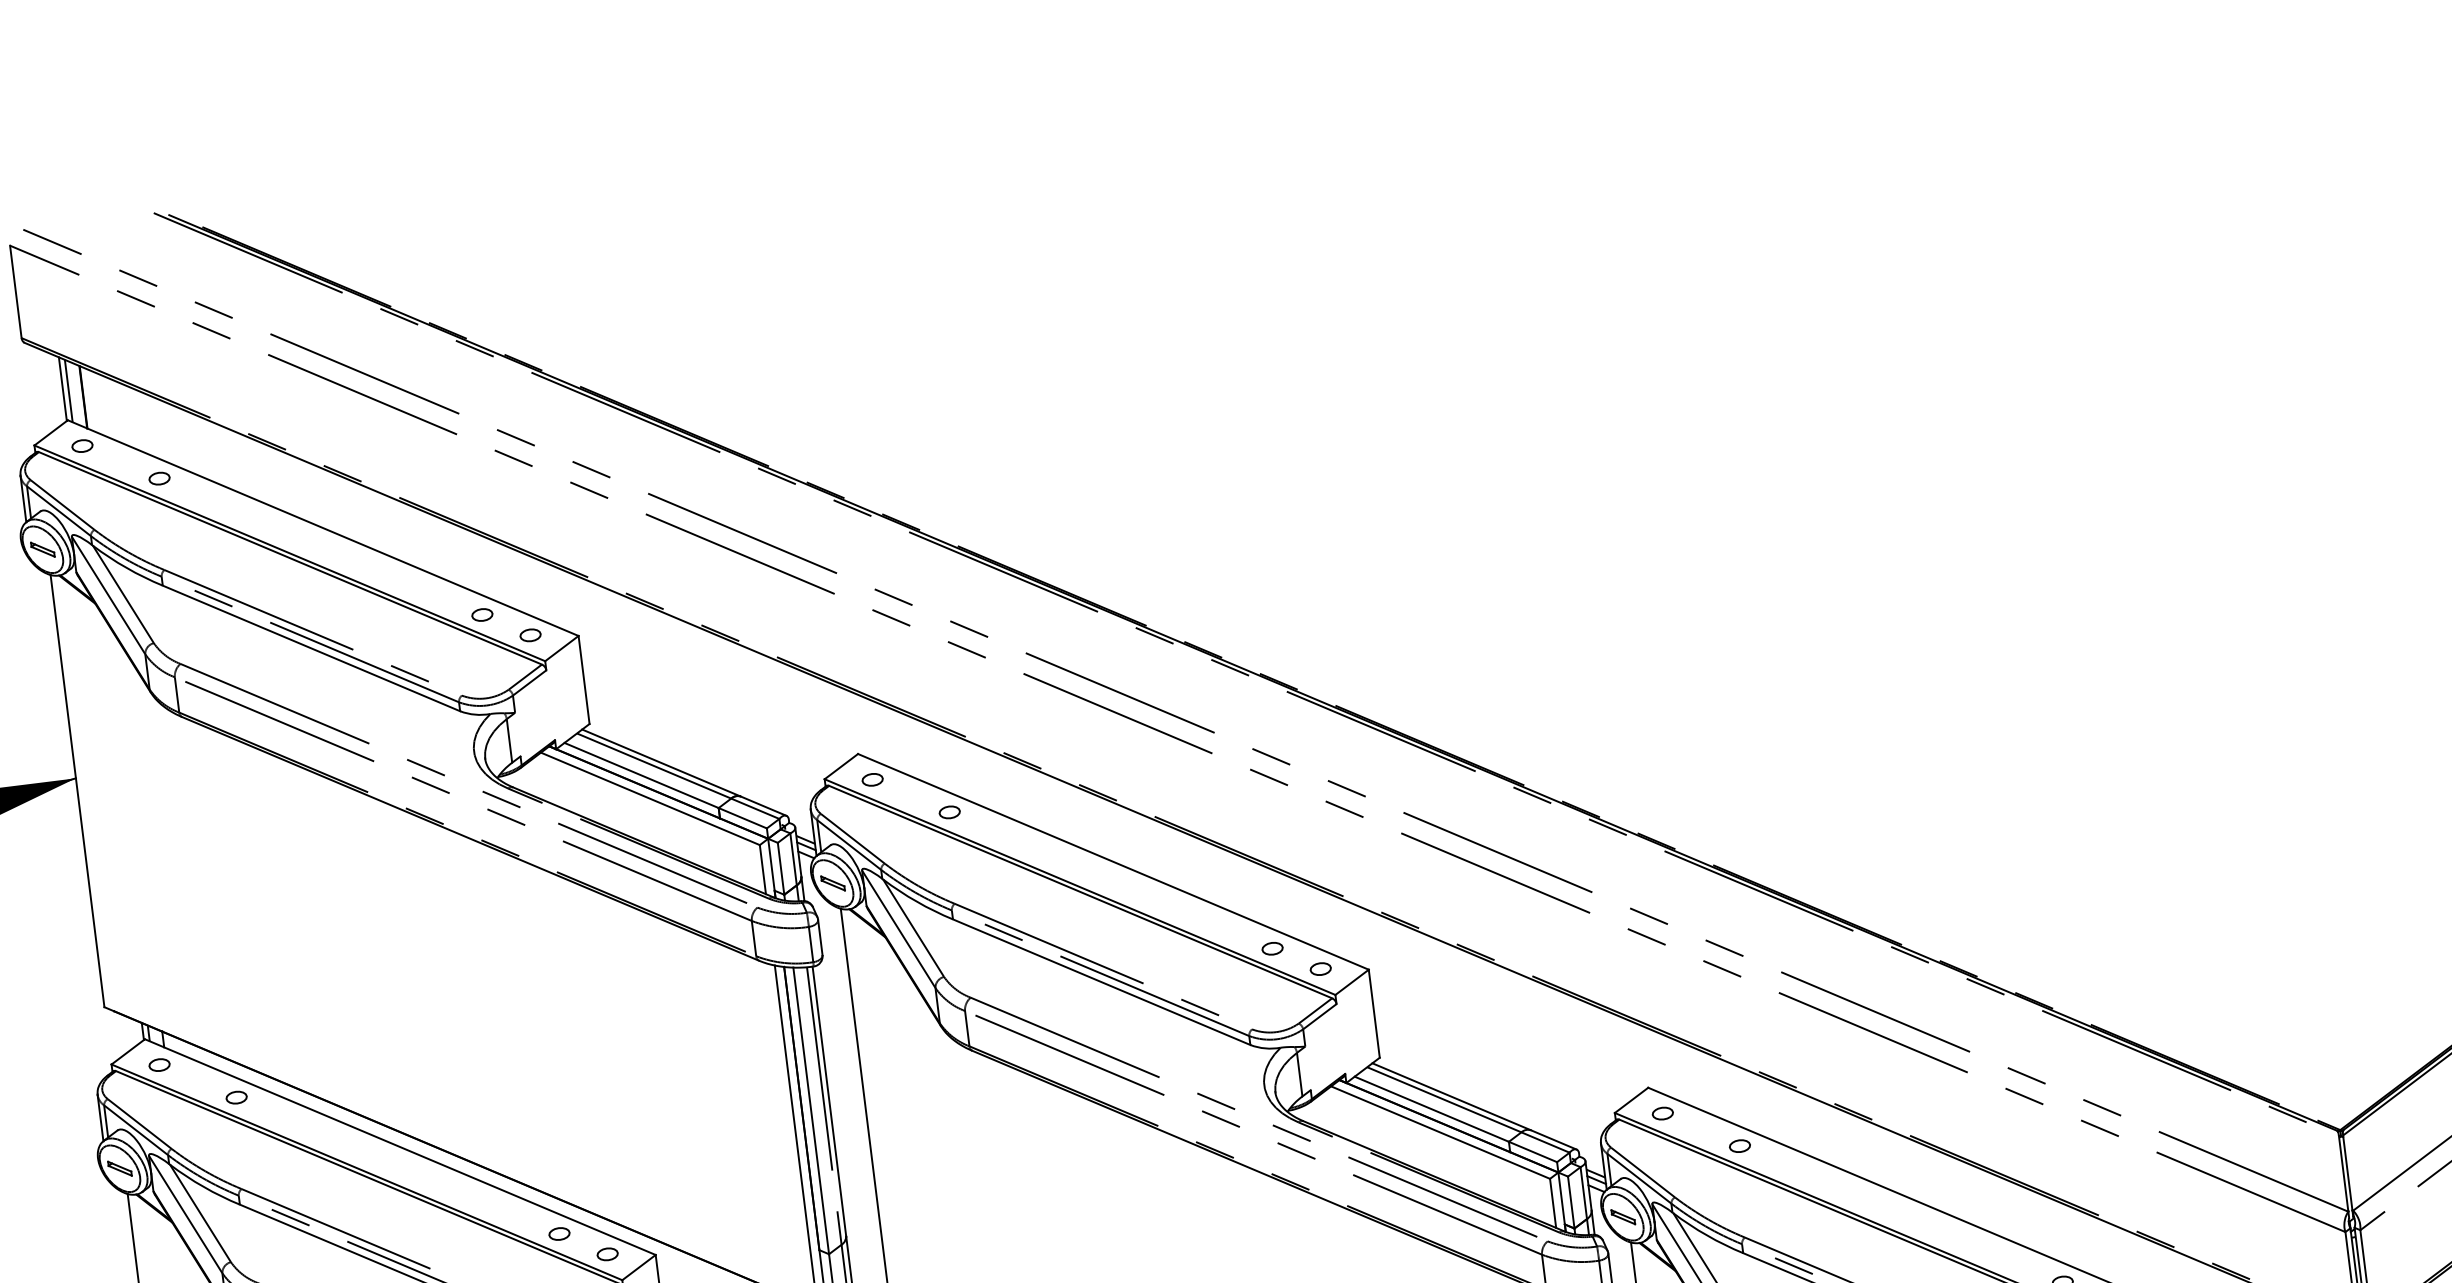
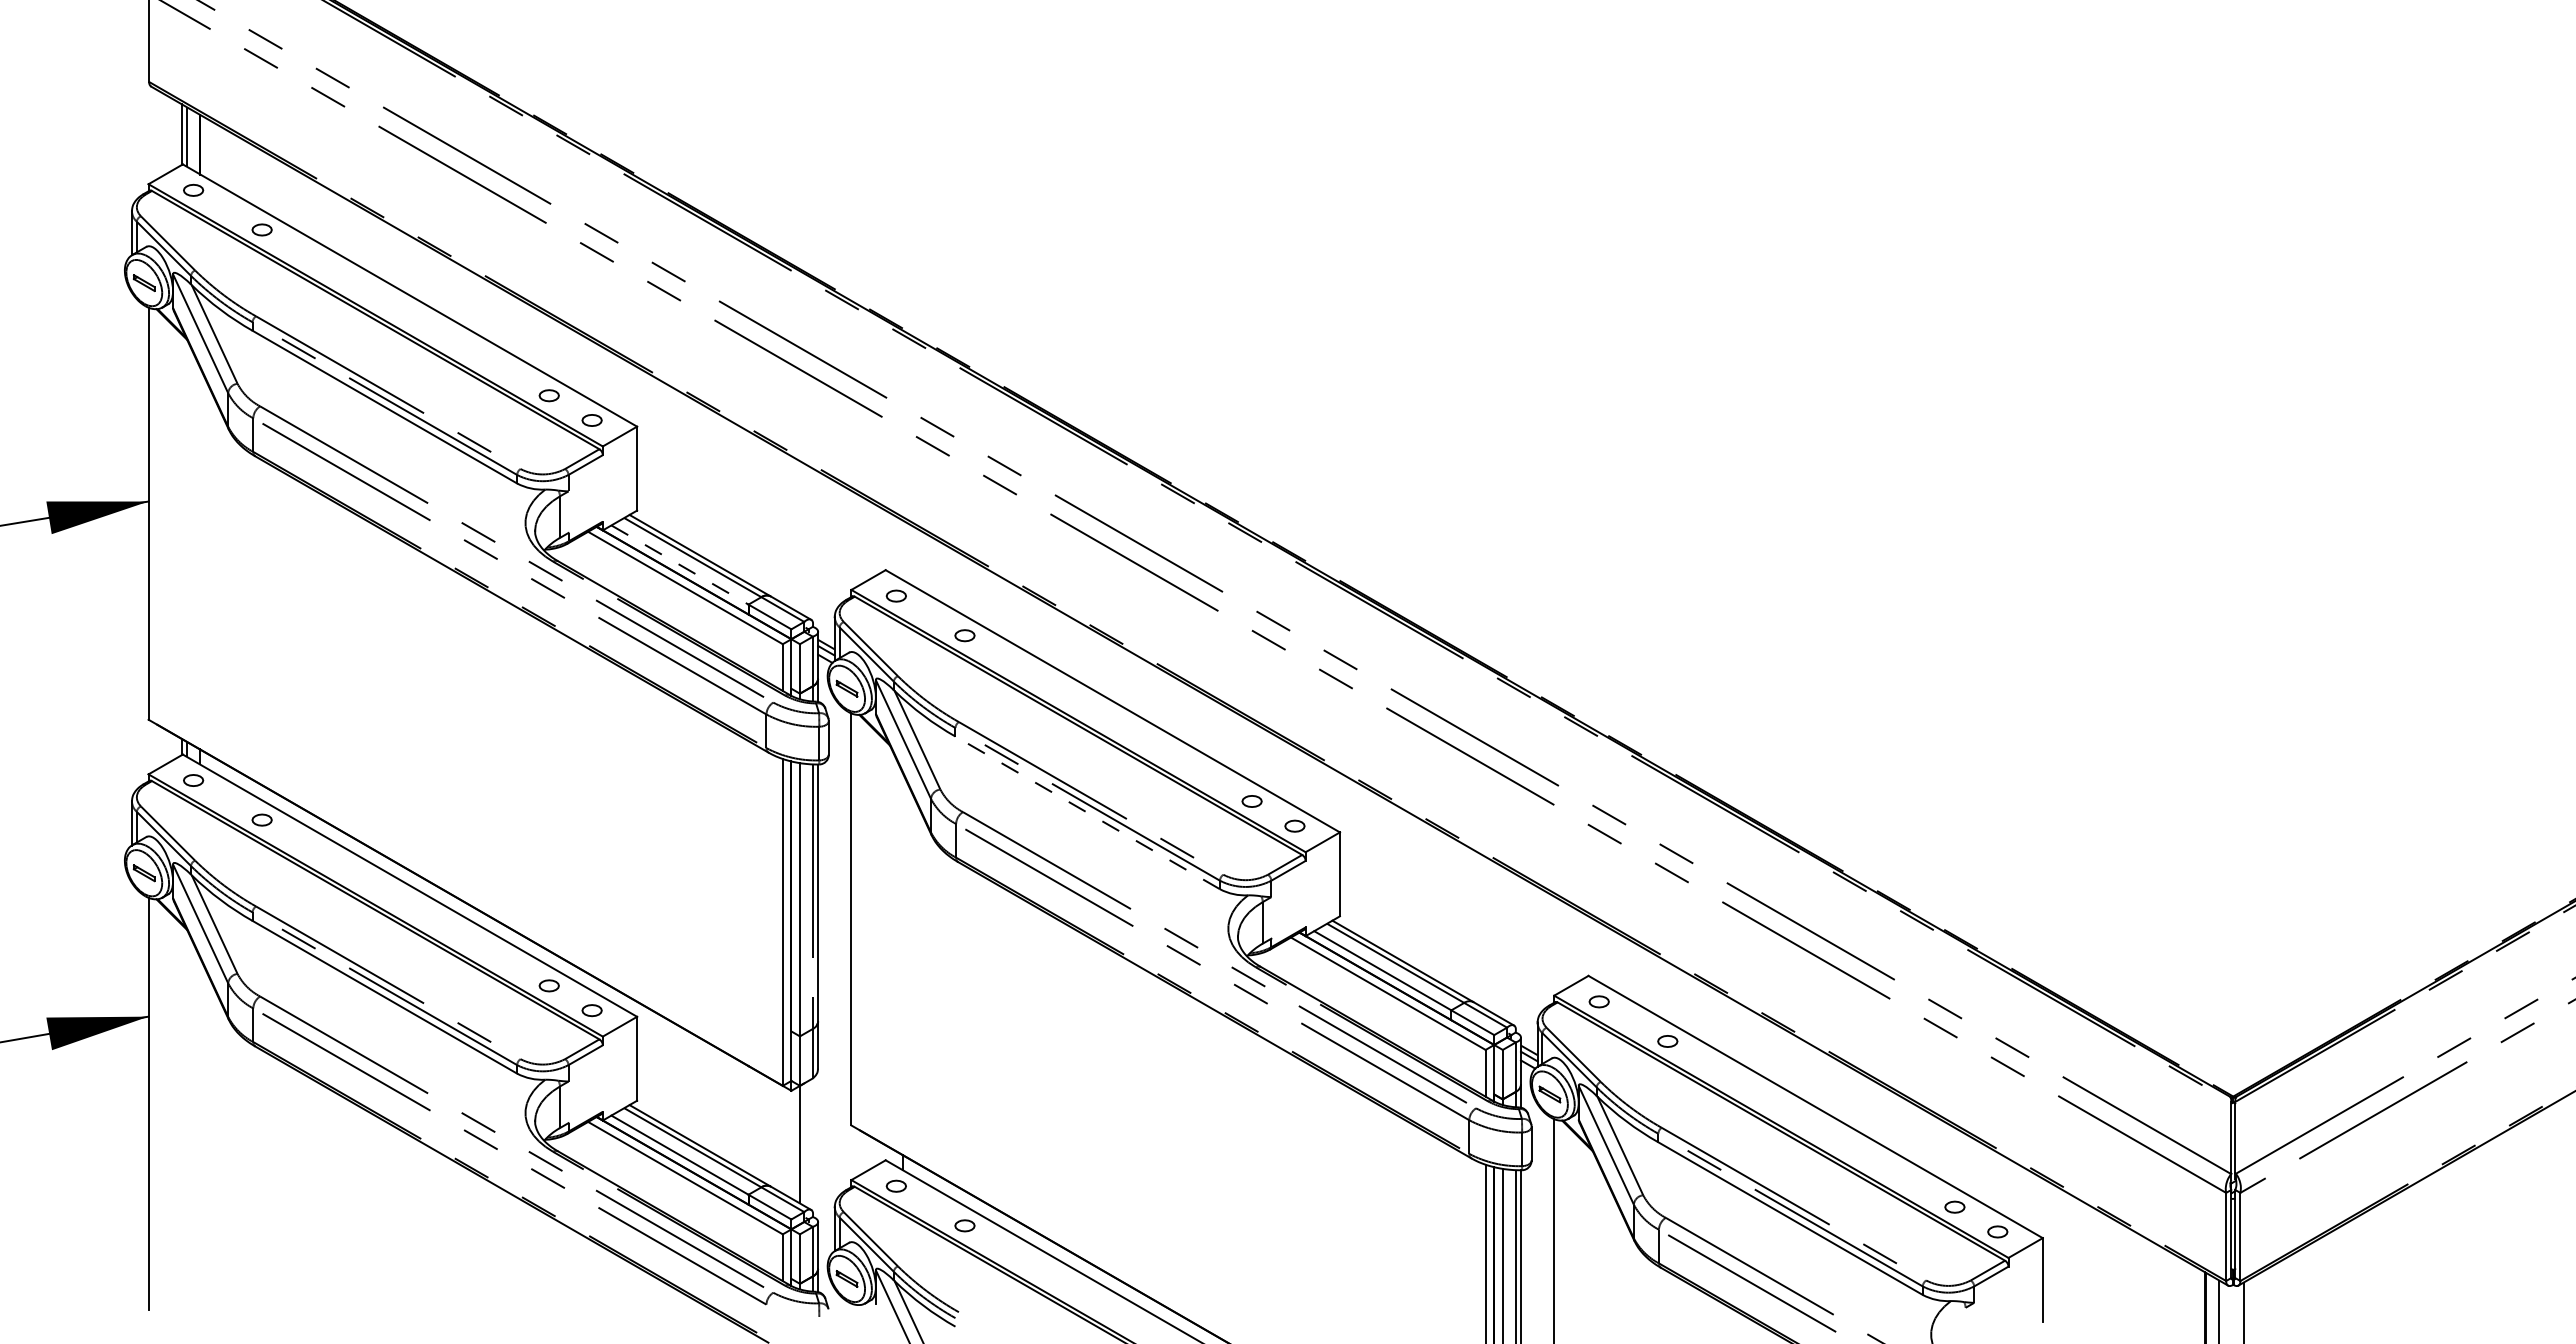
line: (642, 775) -> (680, 565), solid -> dashed
line: (1101, 981) -> (1087, 812), solid -> dashed

